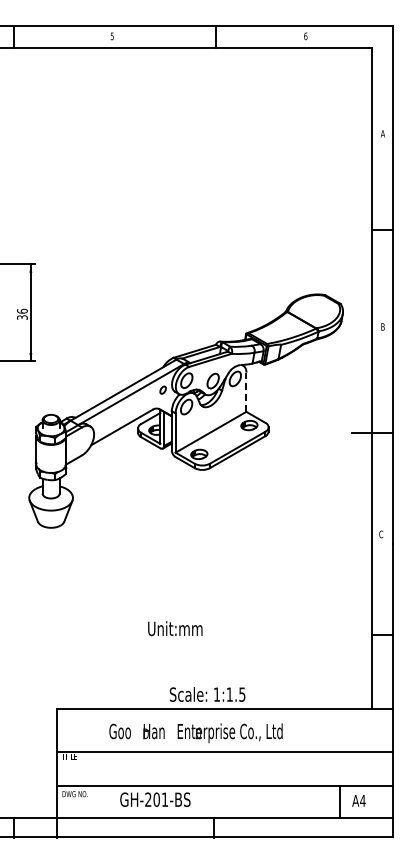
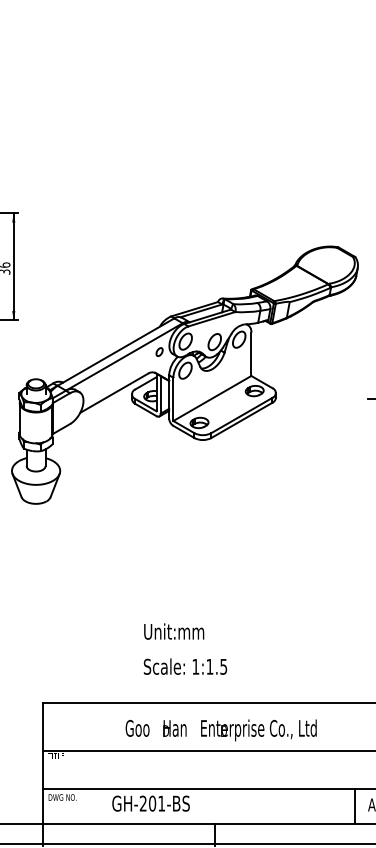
line: (246, 392) -> (251, 354), dashed -> solid
text: (175, 628) -> (174, 631), moved
text: (207, 694) -> (185, 666), moved
text: (195, 733) -> (220, 730), moved

